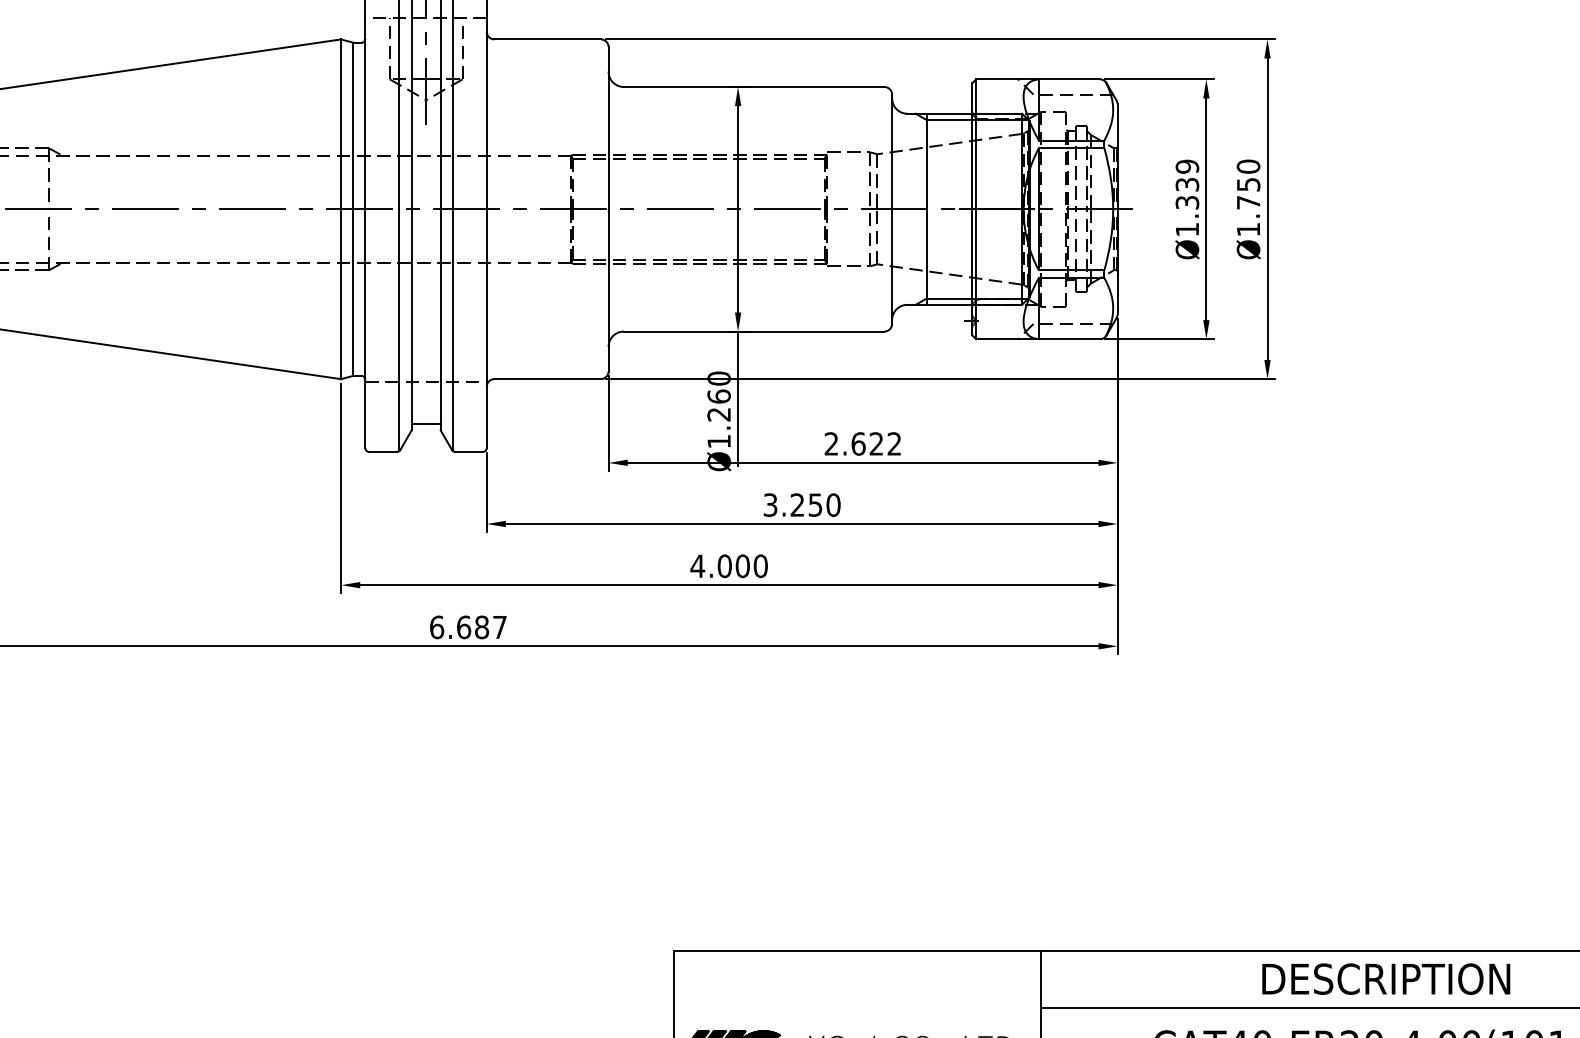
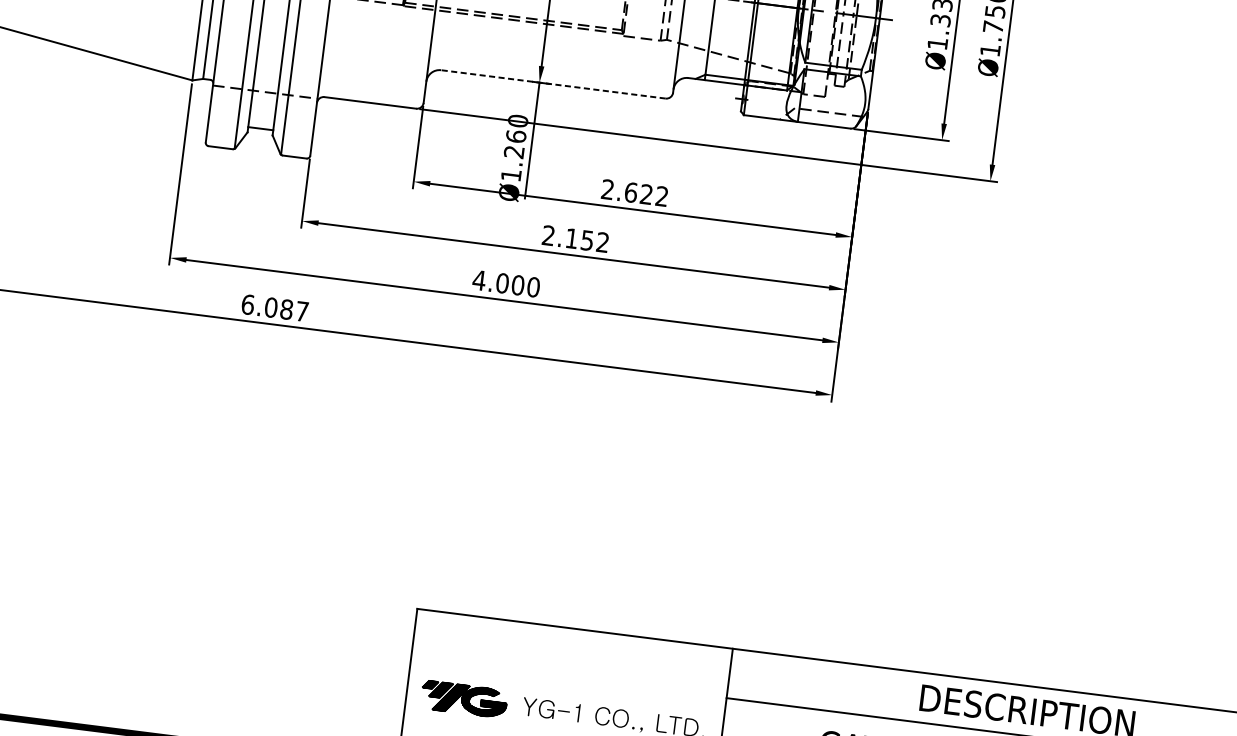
line: (753, 331) -> (552, 84), solid -> dashed
text: (801, 504) -> (575, 238), 3.250 -> 2.152
text: (464, 626) -> (271, 306), 6.687 -> 6.087

